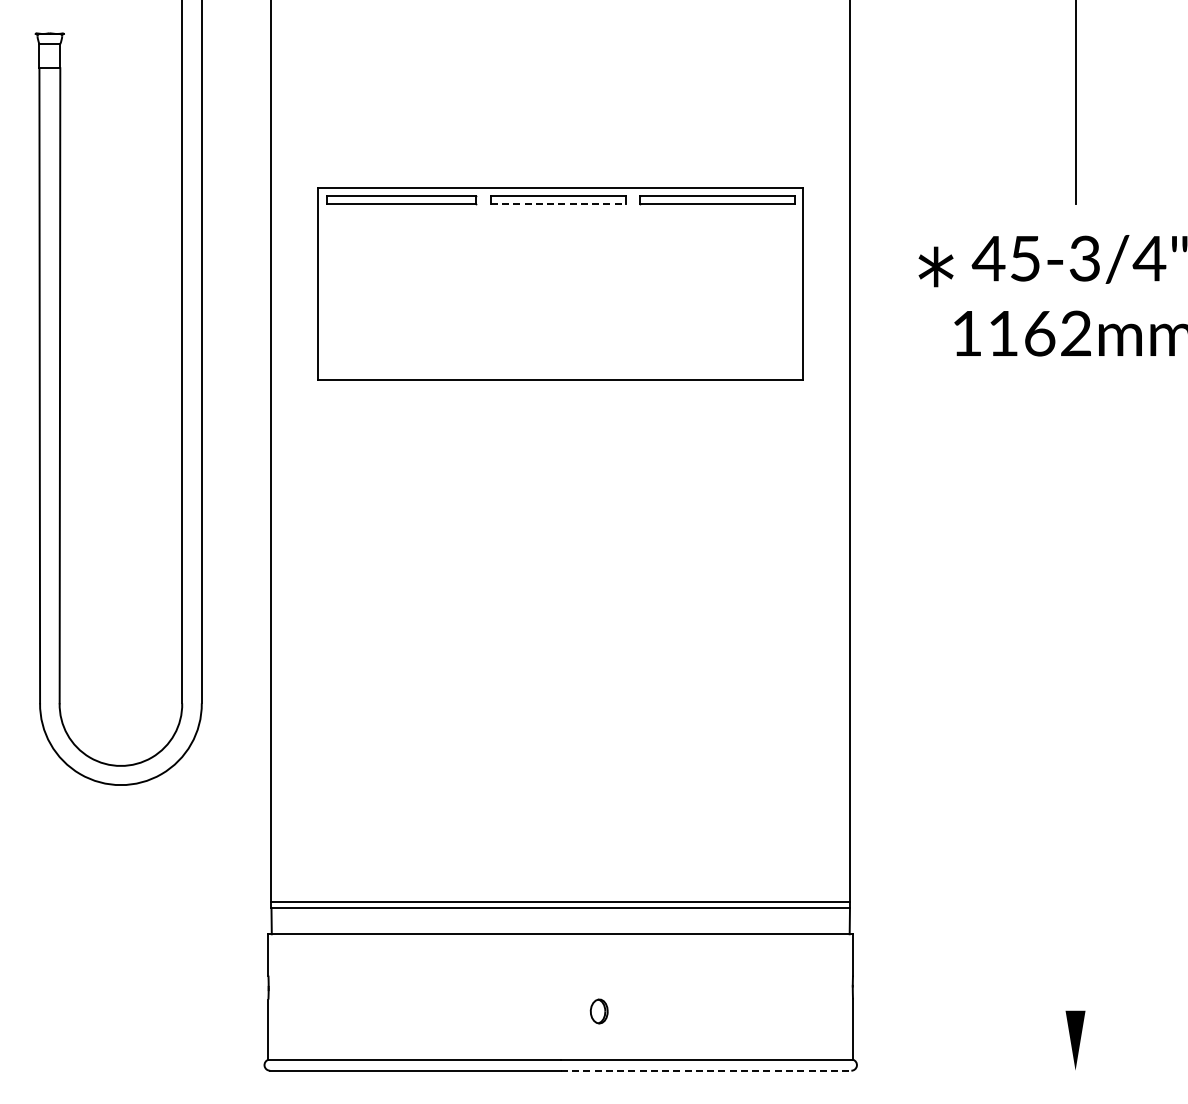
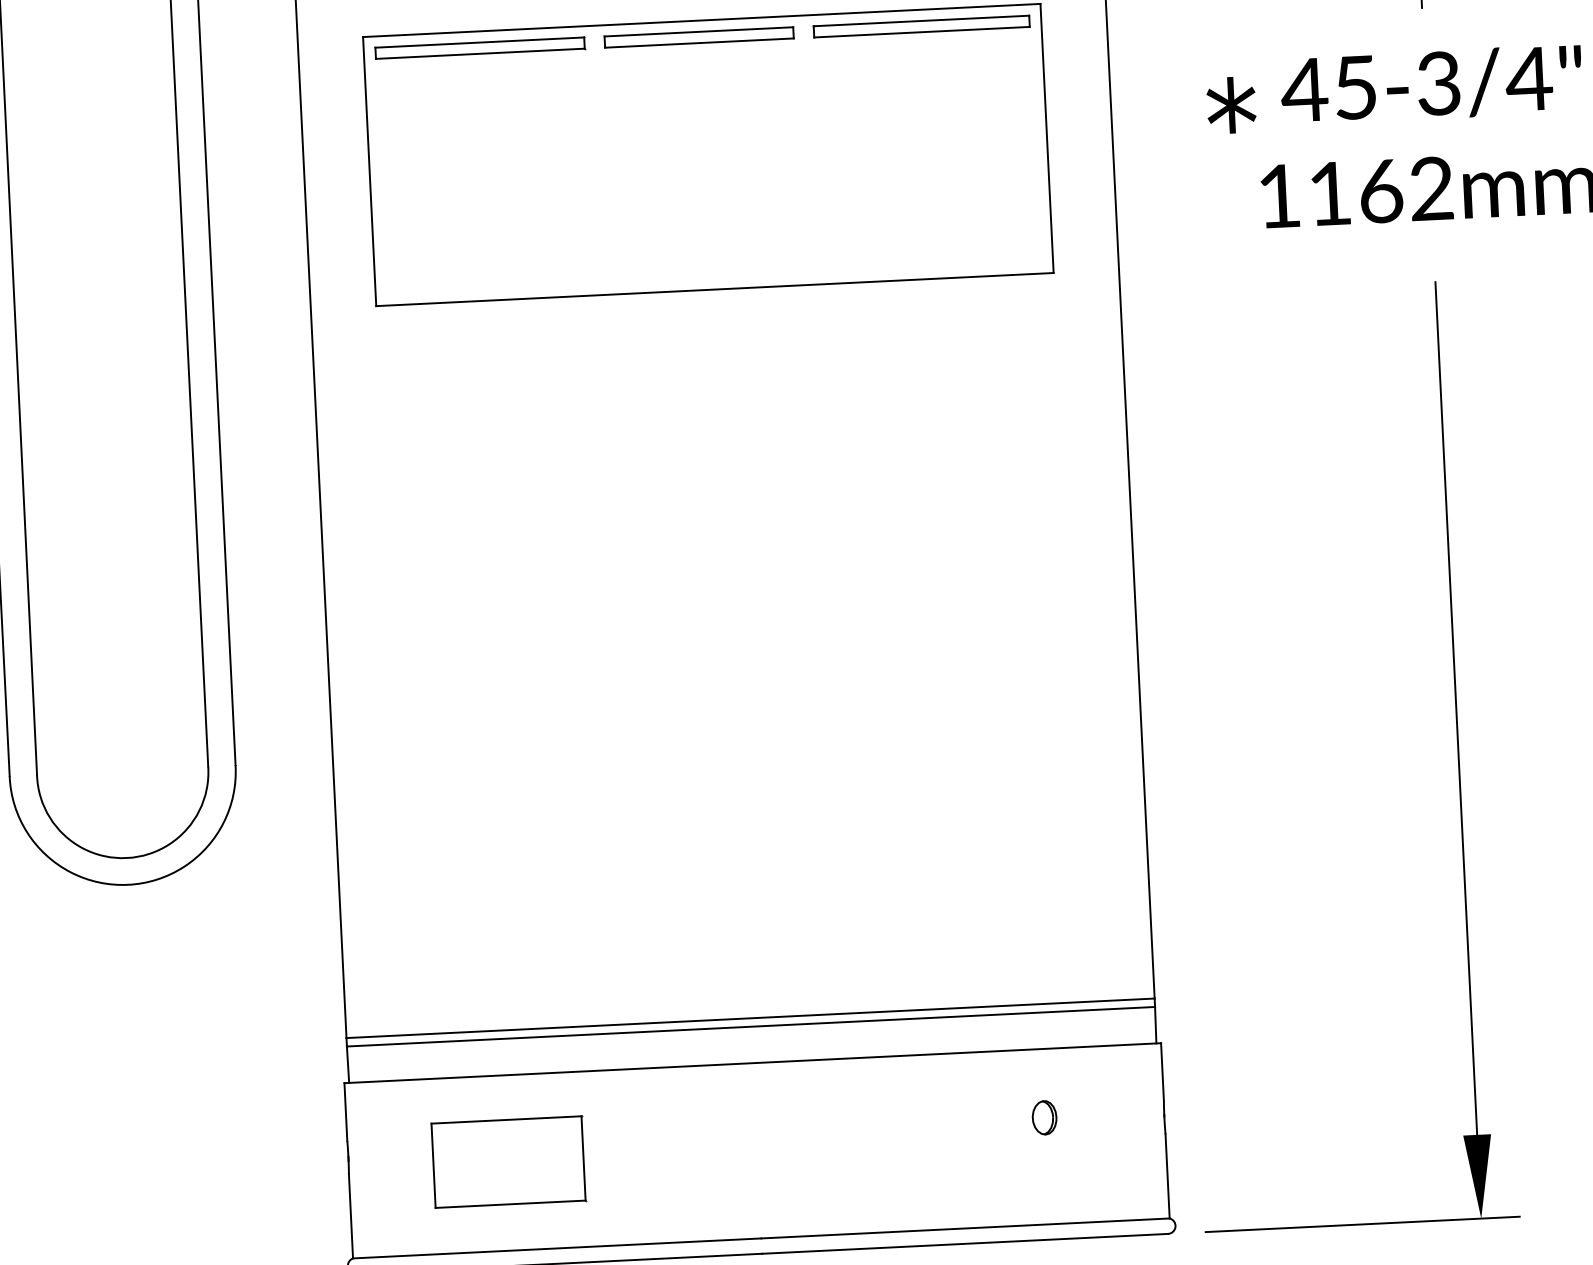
line: (558, 203) -> (699, 42), dashed -> solid
line: (1075, 705) -> (1456, 708), added
part: (383, 996) -> (509, 1162), added
part: (598, 1011) -> (1043, 1117), moved
line: (706, 1070) -> (965, 1243), dashed -> solid
line: (990, 1070) -> (1362, 1224), added

